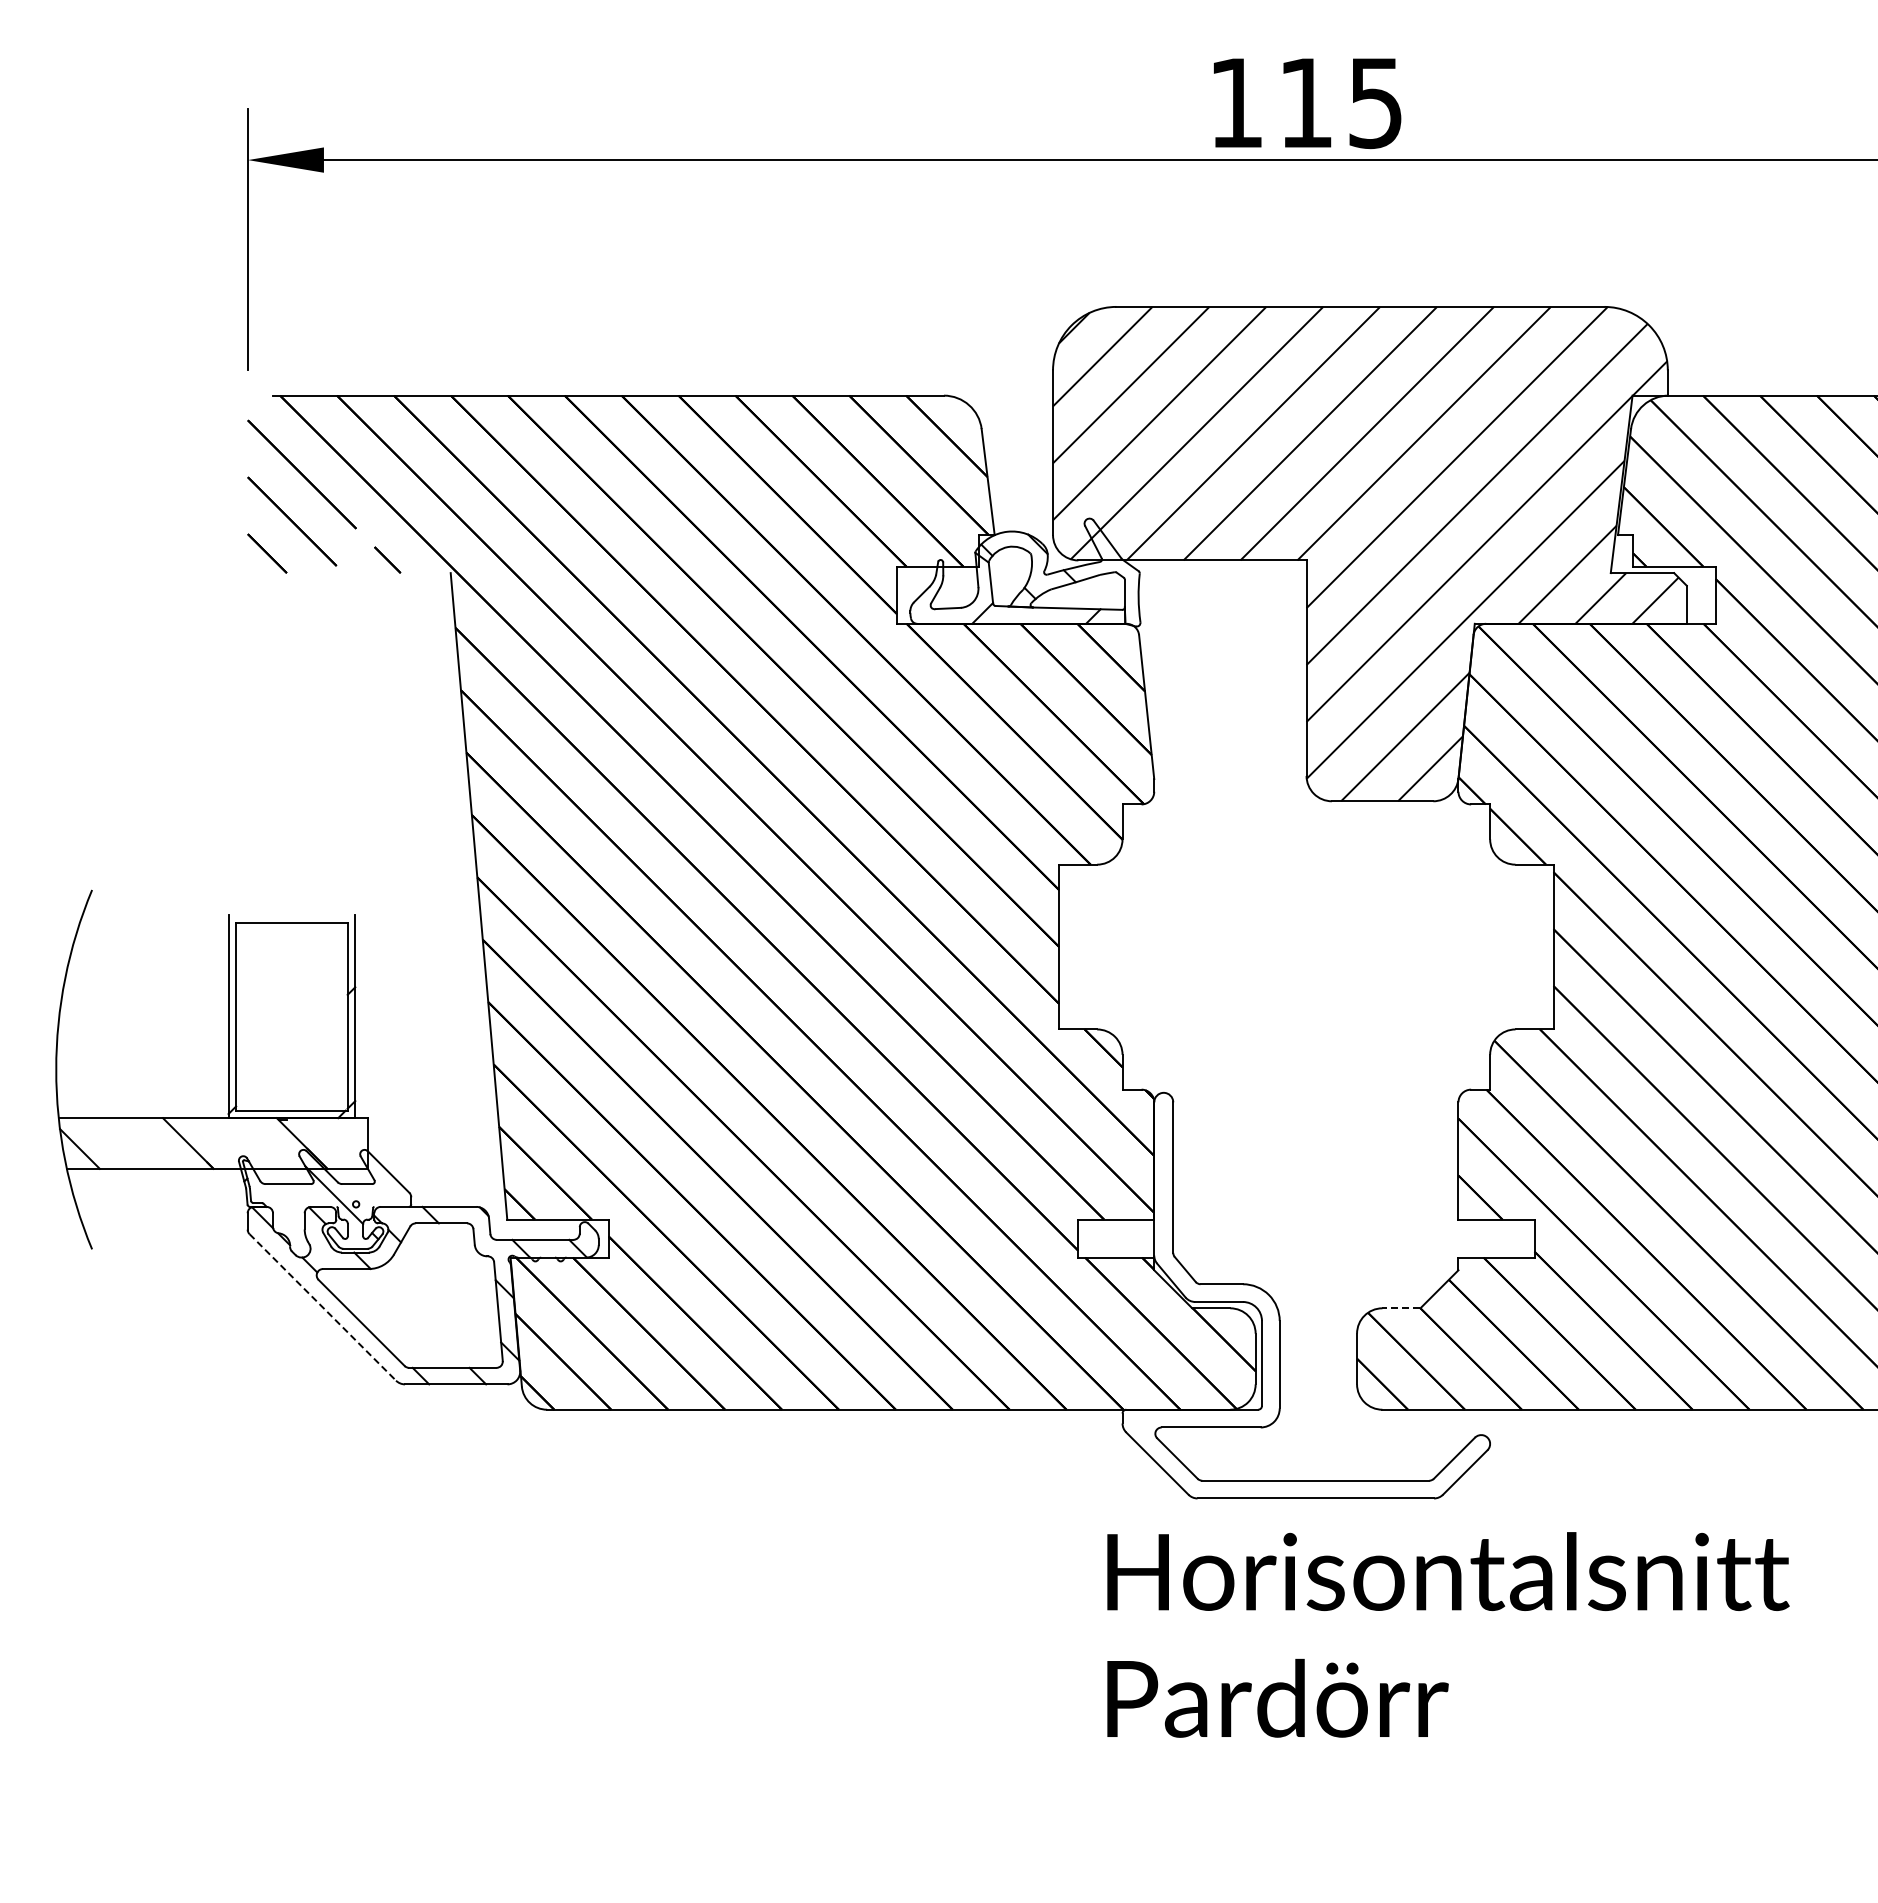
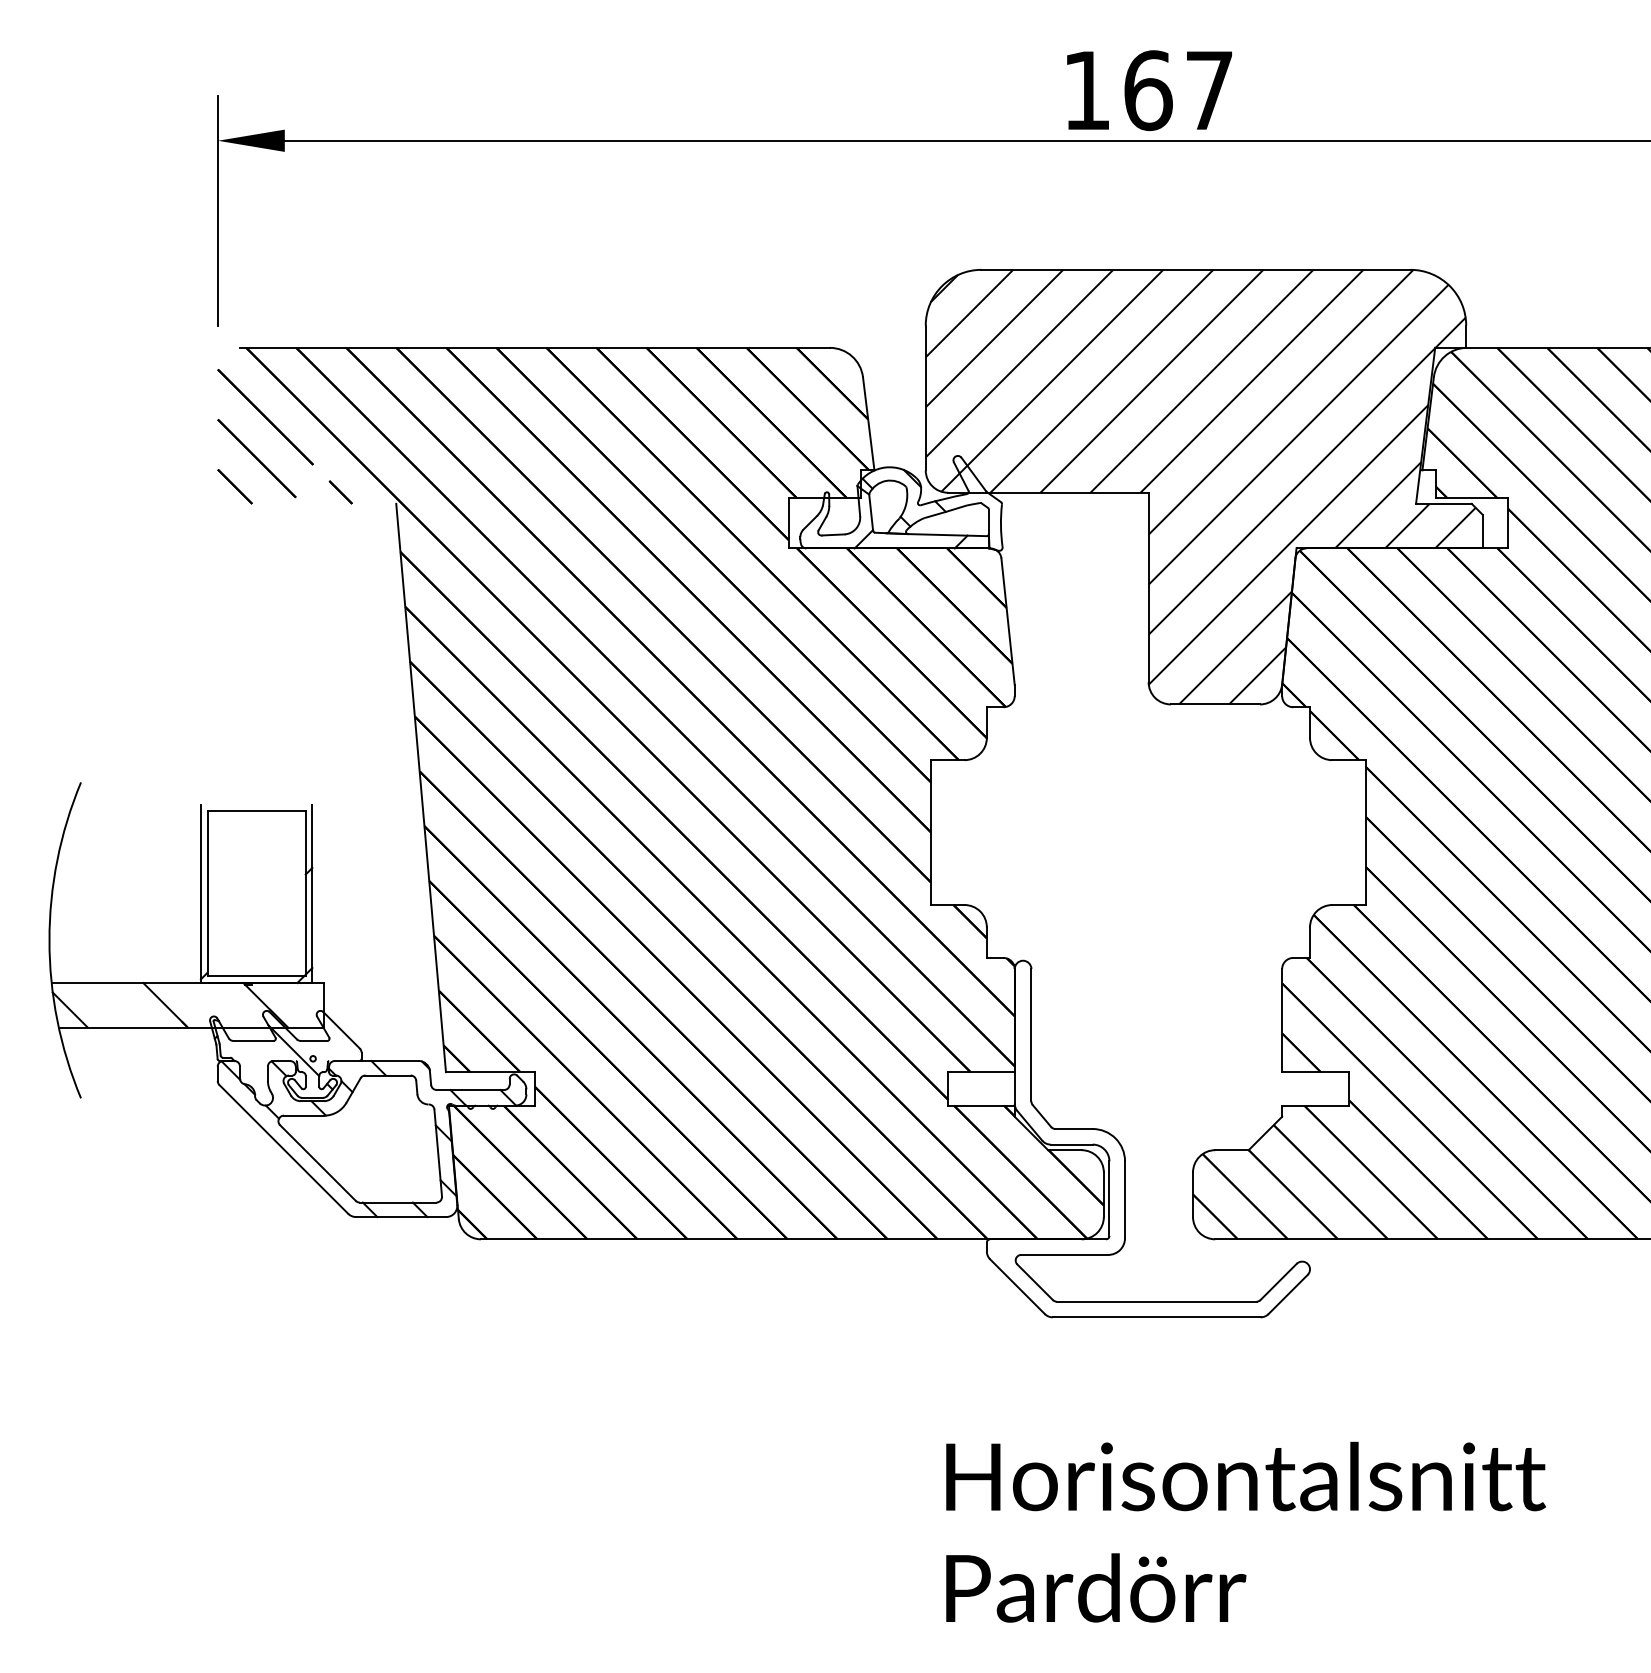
text: (1340, 103) -> (1178, 91), 115 -> 167
line: (322, 1307) -> (283, 1149), dashed -> solid
line: (1400, 1308) -> (1231, 1150), dashed -> solid
text: (1448, 1634) -> (1246, 1531), moved

